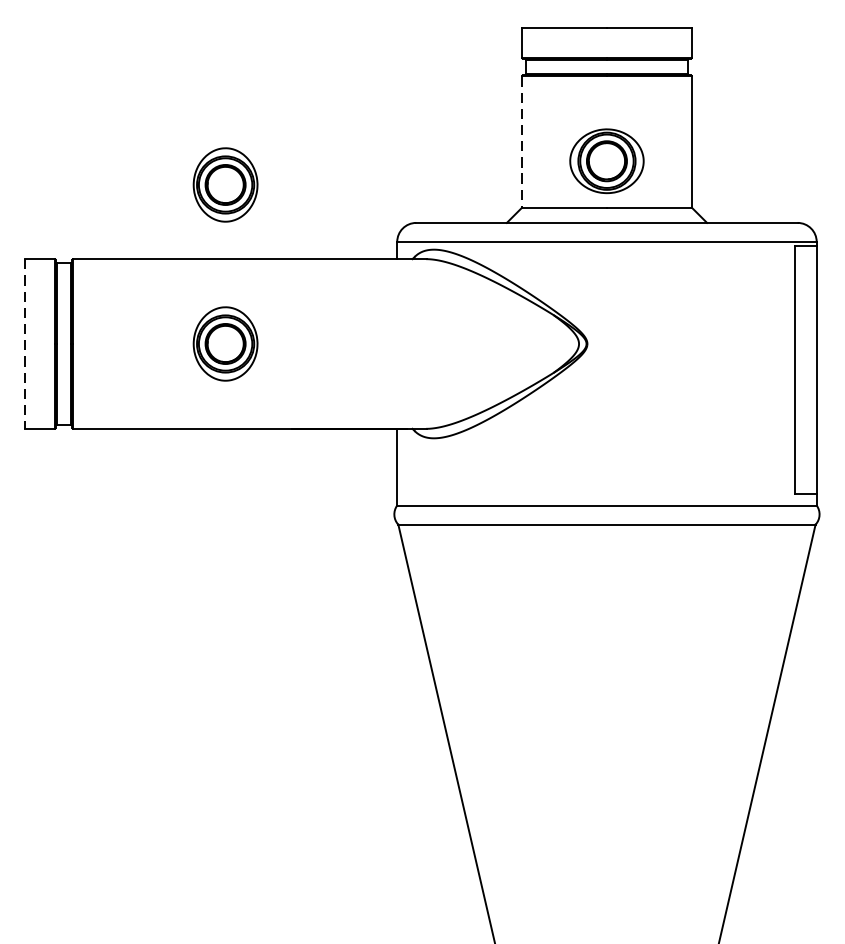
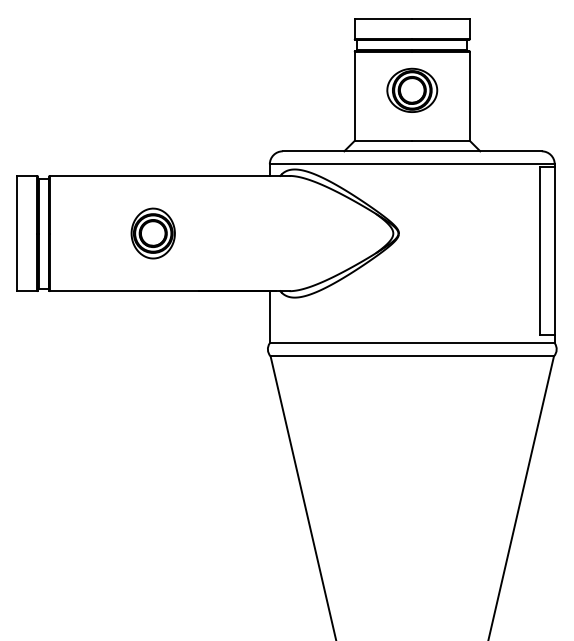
line: (521, 142) -> (354, 96), dashed -> solid
part: (607, 159) -> (412, 89), moved
part: (224, 184) -> (152, 125), removed
line: (25, 343) -> (17, 233), dashed -> solid

